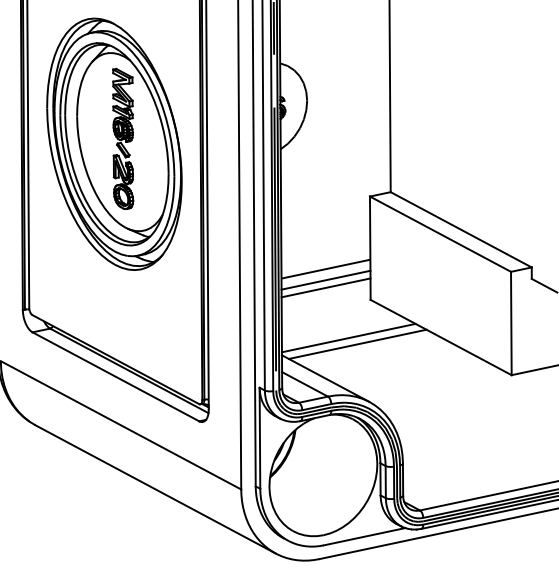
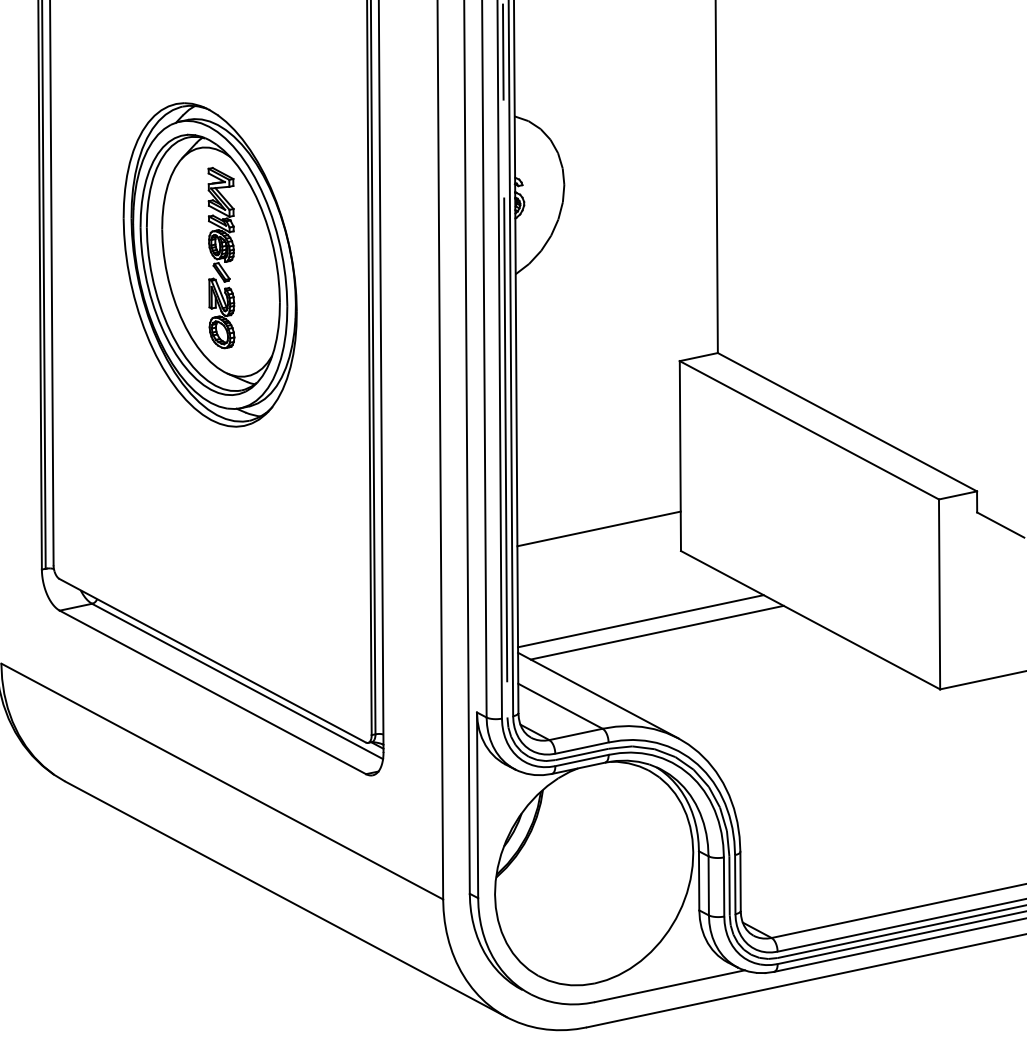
part: (114, 143) -> (210, 263), size x0.7
line: (325, 268) -> (598, 493), removed
line: (325, 279) -> (598, 513), removed

